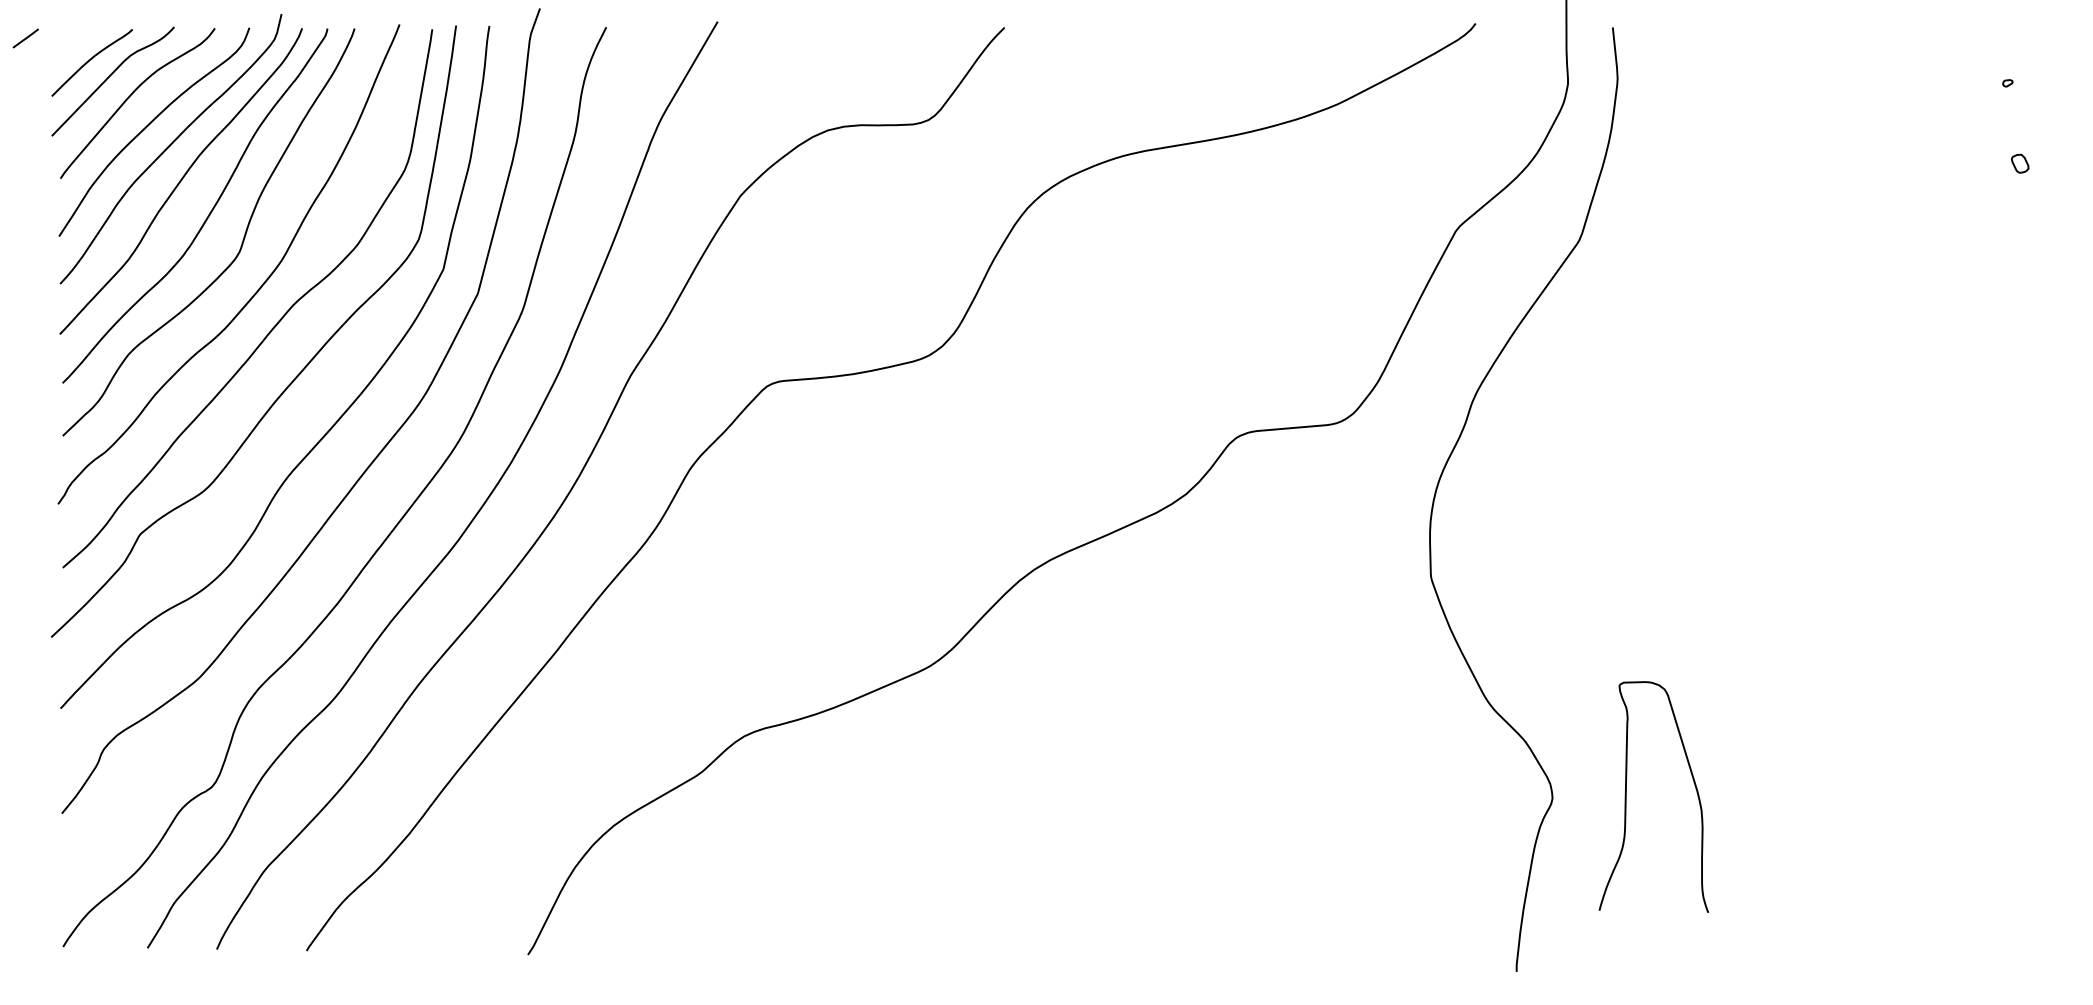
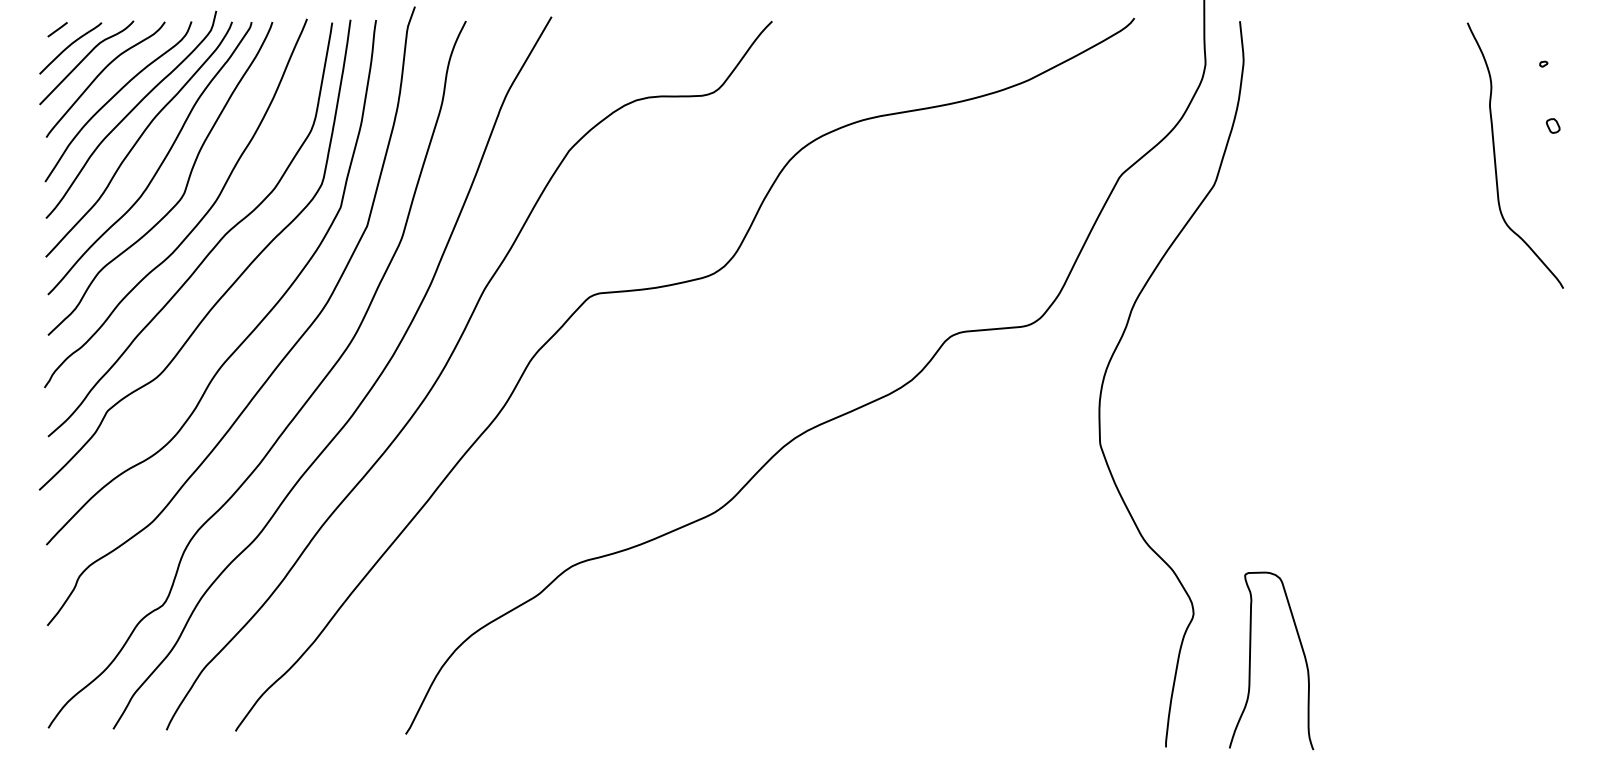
line: (25, 38) -> (57, 29), moved
curve: (1945, 202) -> (1495, 155), added
curve: (1626, 796) -> (1250, 660), moved

